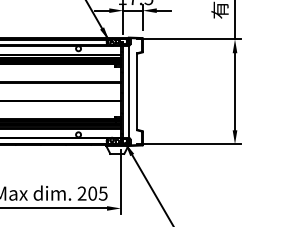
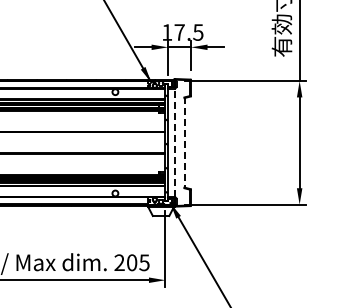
line: (128, 91) -> (174, 142), solid -> dashed
line: (137, 92) -> (184, 143), solid -> dashed

